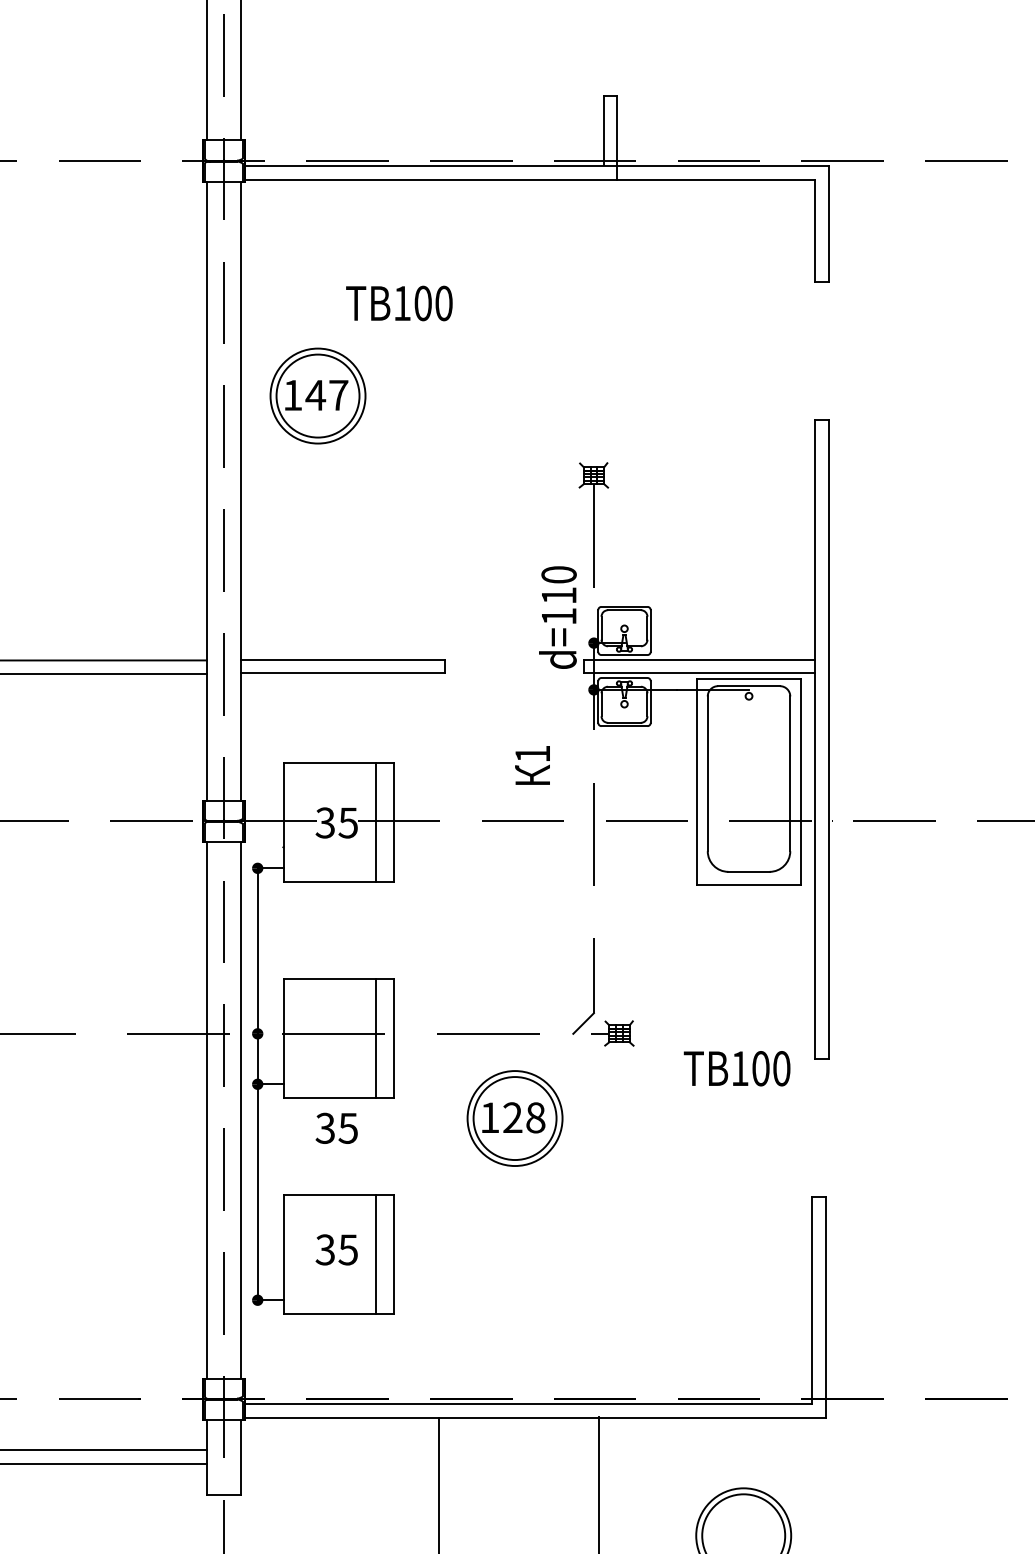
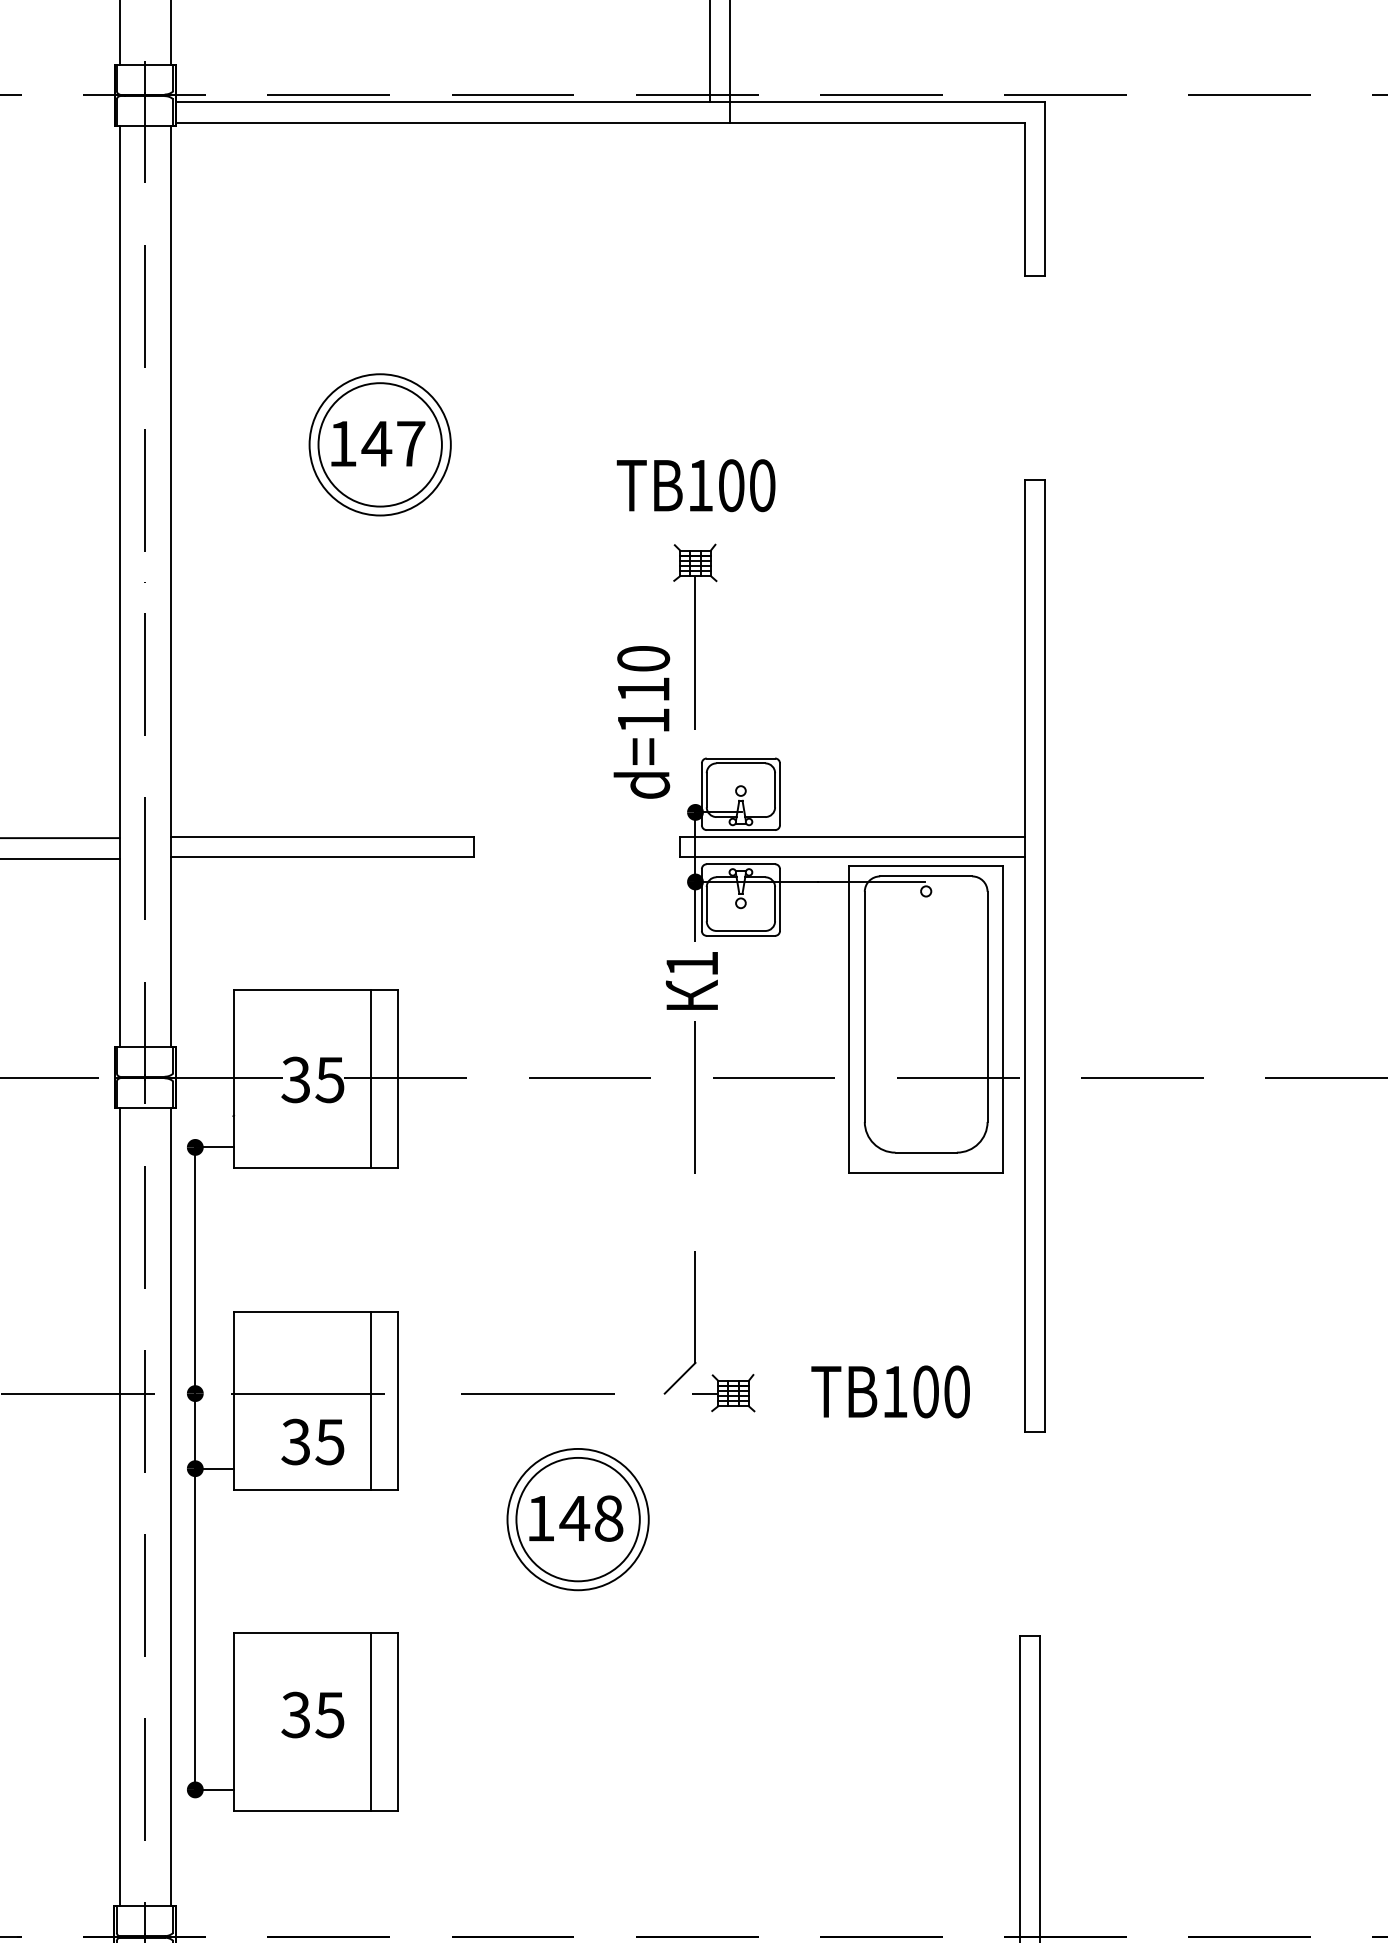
text: (399, 303) -> (696, 485), moved
part: (317, 395) -> (379, 444), moved
text: (557, 617) -> (641, 722), moved
text: (532, 765) -> (691, 981), moved
text: (736, 1068) -> (889, 1391), moved
text: (512, 1117) -> (574, 1518), 128 -> 148
text: (336, 1127) -> (312, 1440), moved

